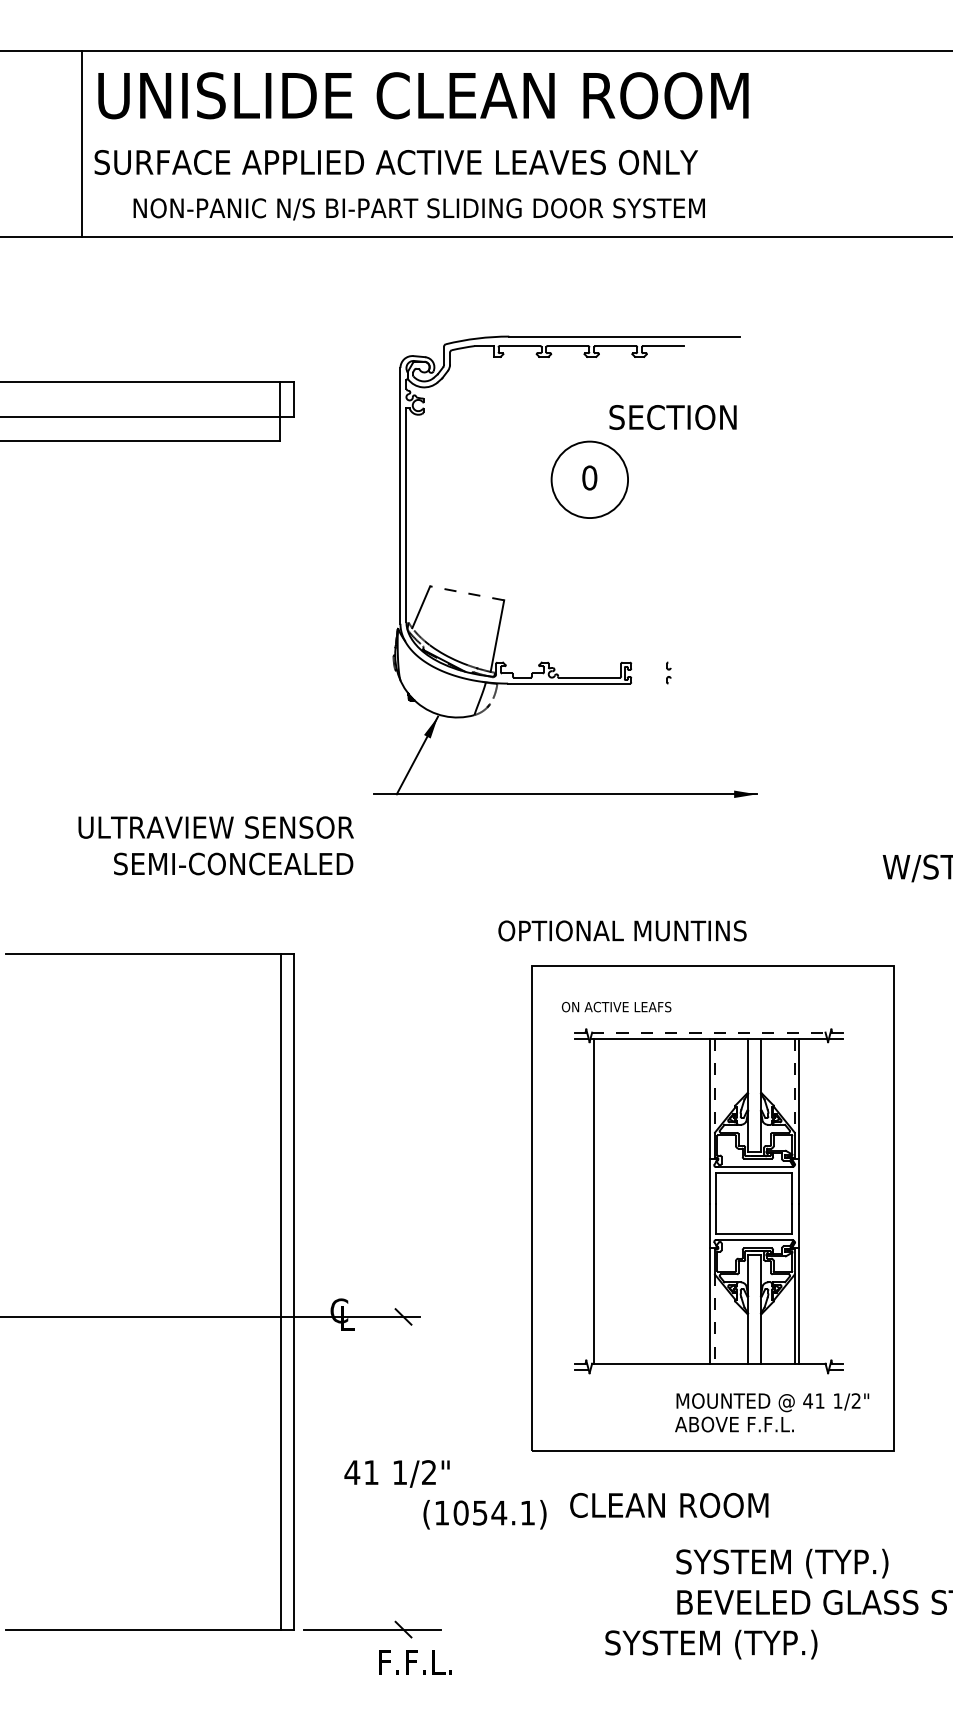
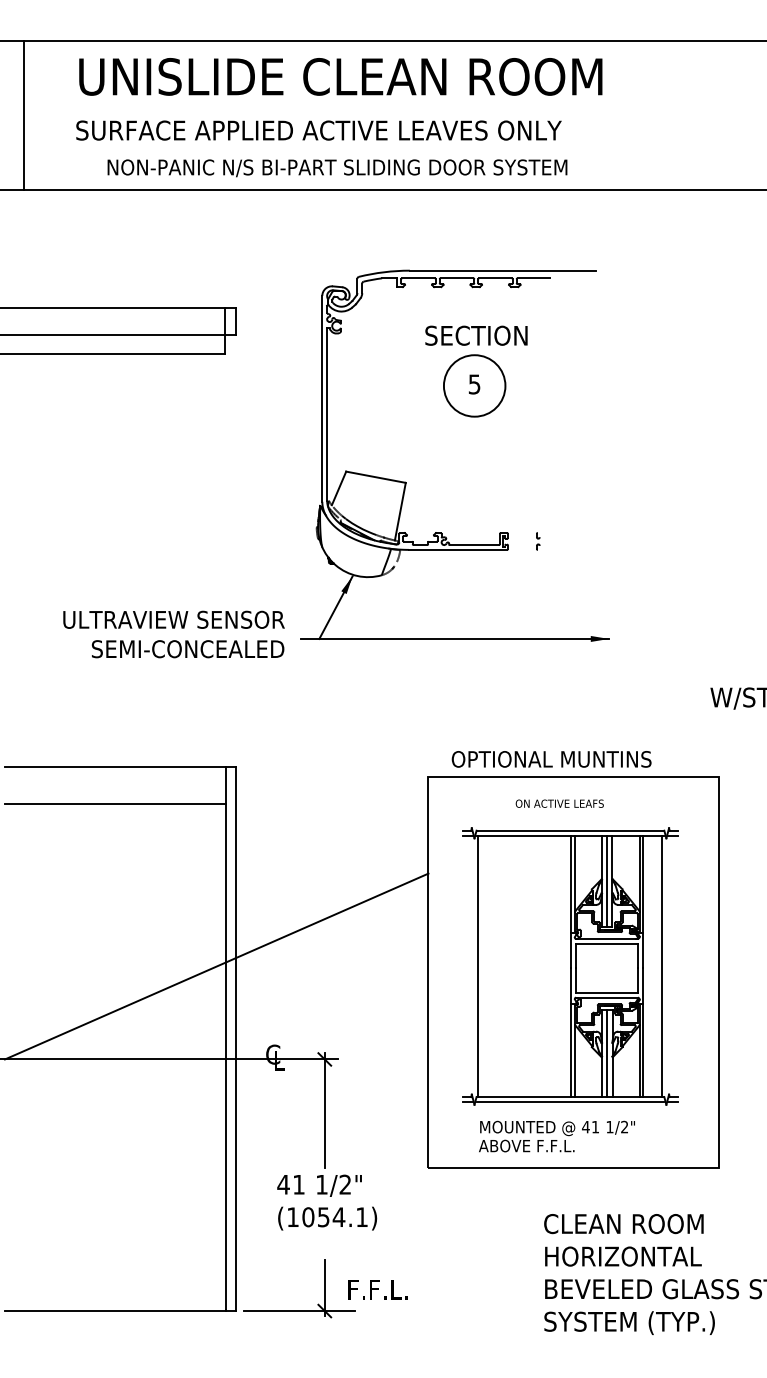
line: (81, 143) -> (23, 115), moved
text: (672, 417) -> (476, 335), moved
text: (589, 477) -> (474, 384), 0 -> 5
line: (467, 593) -> (376, 477), dashed -> solid
text: (215, 845) -> (173, 634), moved
text: (622, 930) -> (551, 759), moved
line: (143, 999) -> (115, 804), added
text: (616, 1006) -> (559, 803), moved
line: (708, 1032) -> (570, 830), dashed -> solid
line: (714, 1086) -> (574, 874), dashed -> solid
line: (794, 1086) -> (639, 874), dashed -> solid
line: (754, 1095) -> (607, 881), added
line: (269, 1200) -> (216, 965), added
line: (822, 1200) -> (661, 965), added
line: (754, 1308) -> (607, 1052), added
line: (714, 1318) -> (574, 1060), dashed -> solid
line: (708, 1370) -> (570, 1102), added
line: (403, 1380) -> (324, 1110), added
text: (772, 1412) -> (557, 1136), moved
text: (669, 1505) -> (624, 1224), moved
text: (484, 1514) -> (327, 1218), moved
text: (782, 1563) -> (629, 1257), SYSTEM (TYP.) -> HORIZONTAL
line: (403, 1600) -> (324, 1287), added
text: (711, 1644) -> (629, 1323), moved
text: (415, 1662) -> (377, 1290), moved

